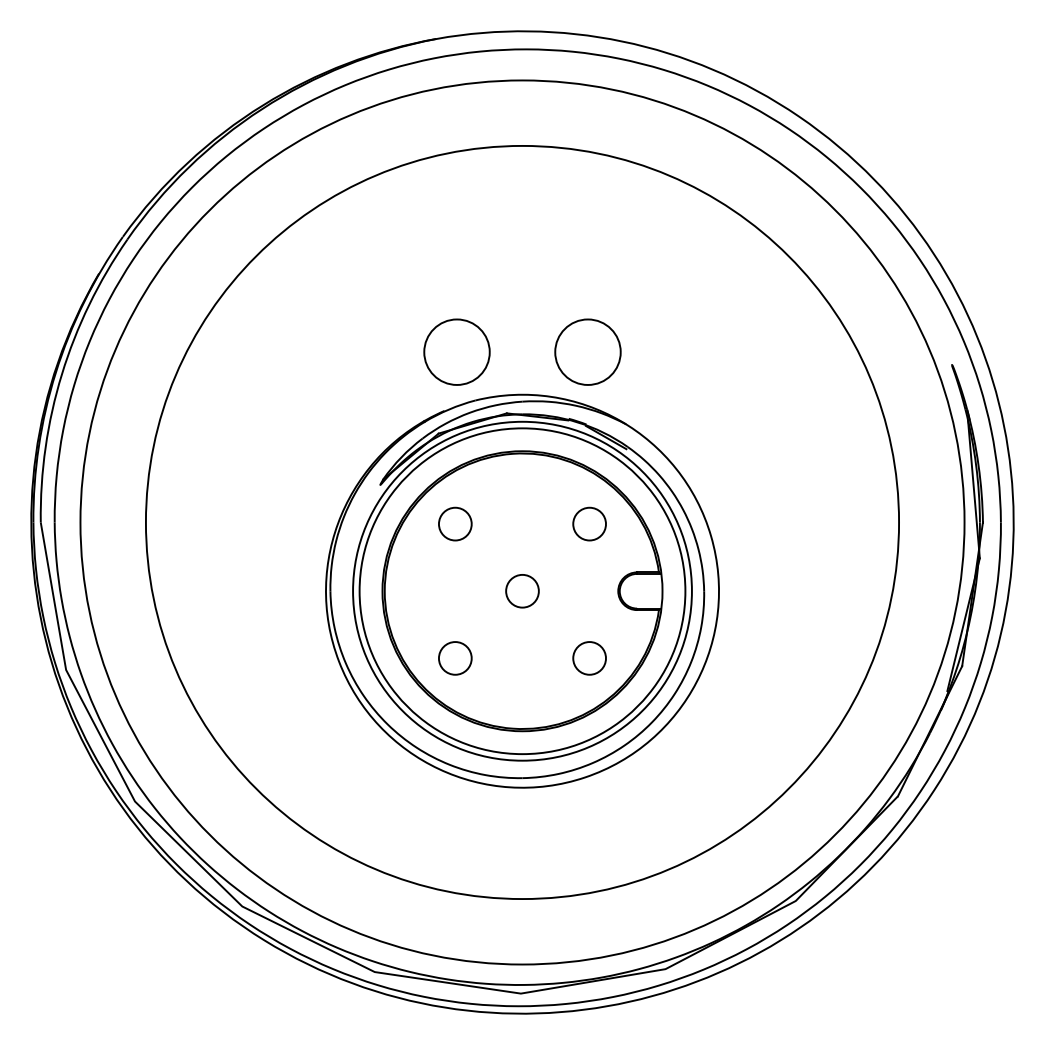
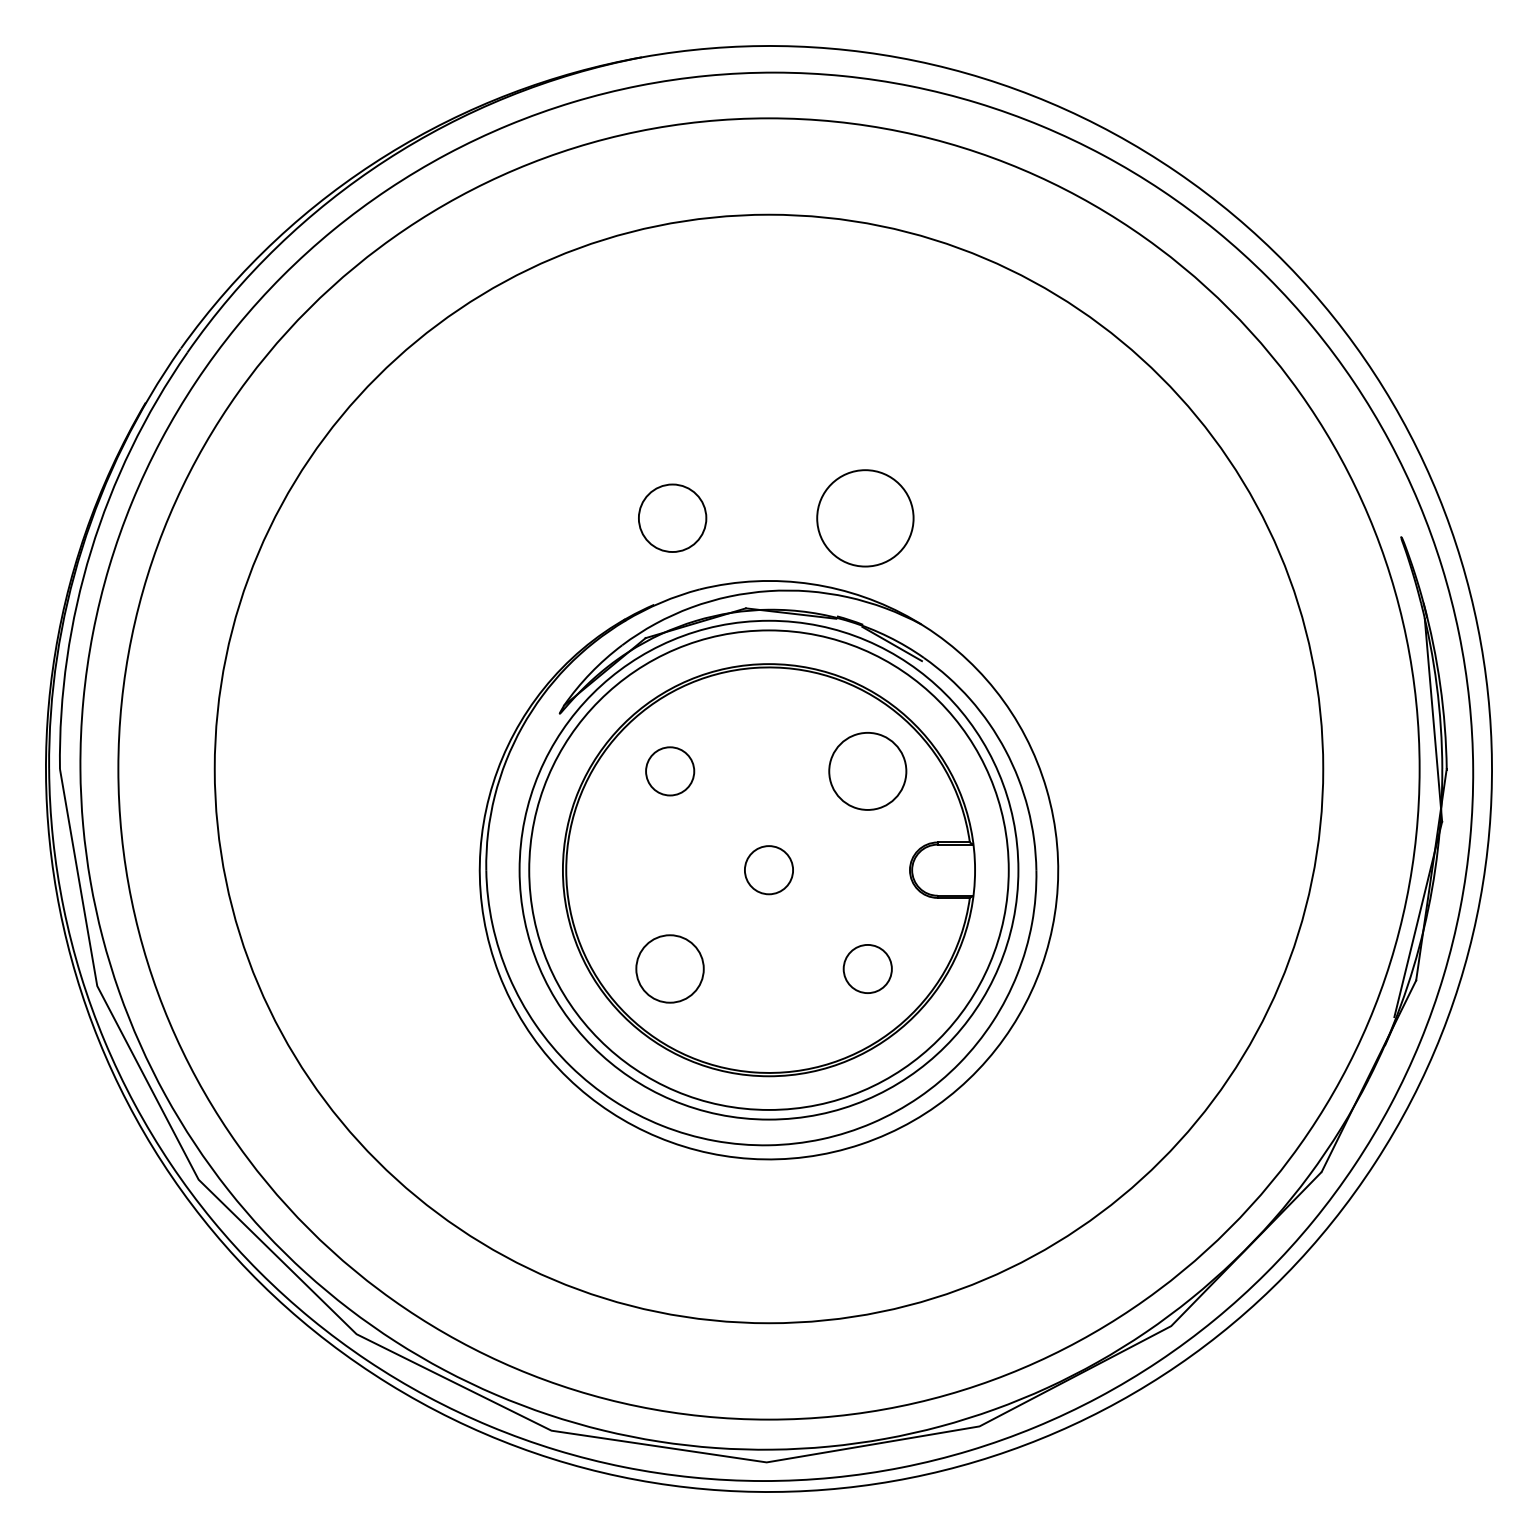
circle: (456, 351) -> (671, 517), size x0.7
circle: (589, 523) -> (867, 770), size x1.6
circle: (455, 658) -> (670, 969), size x1.4

